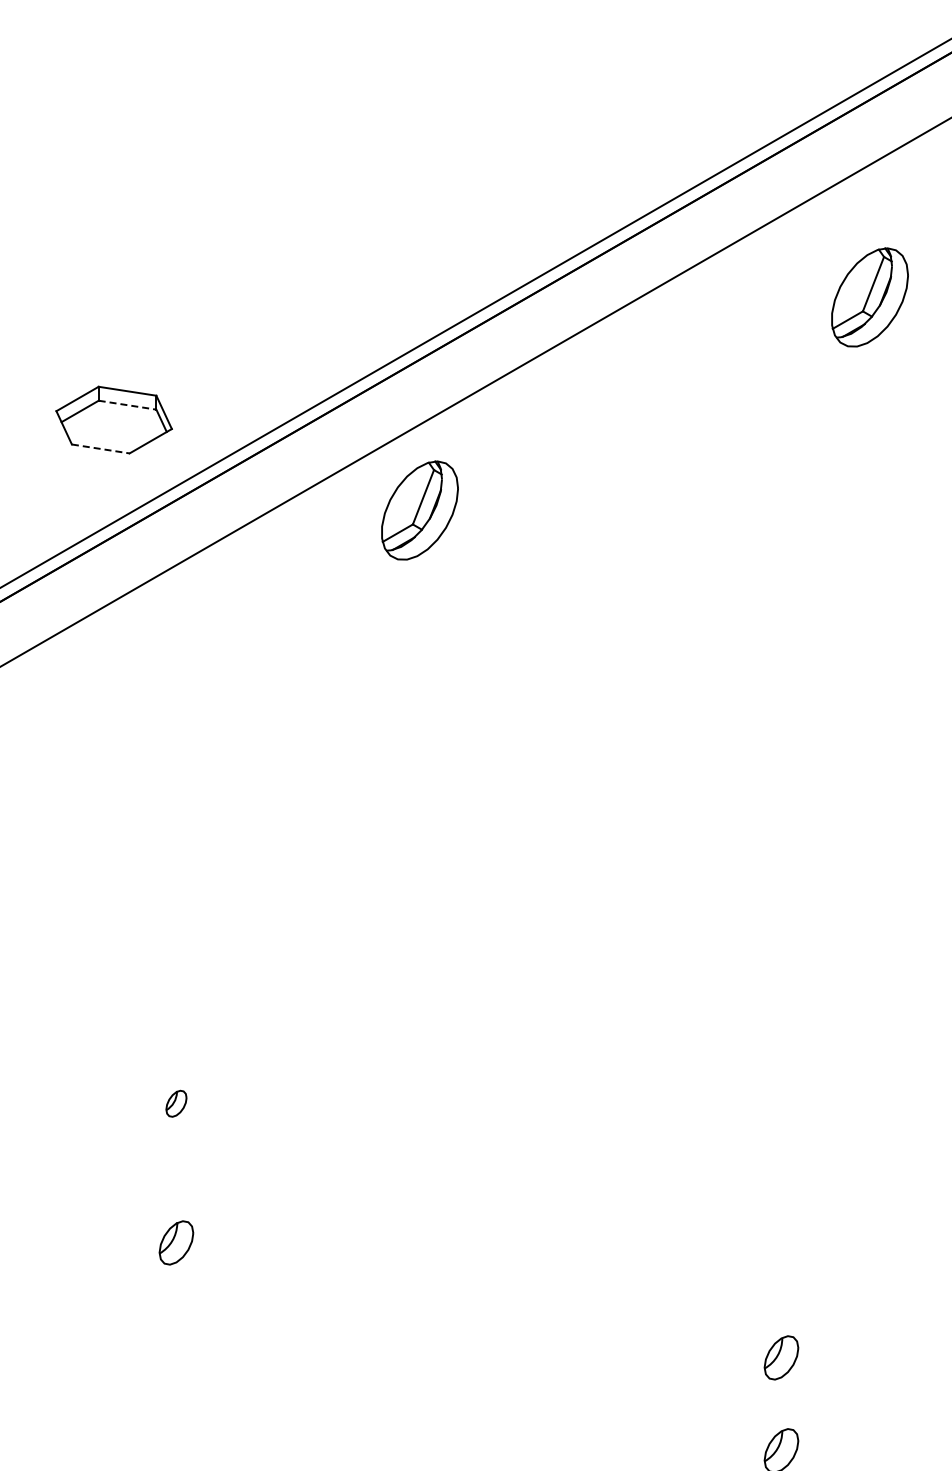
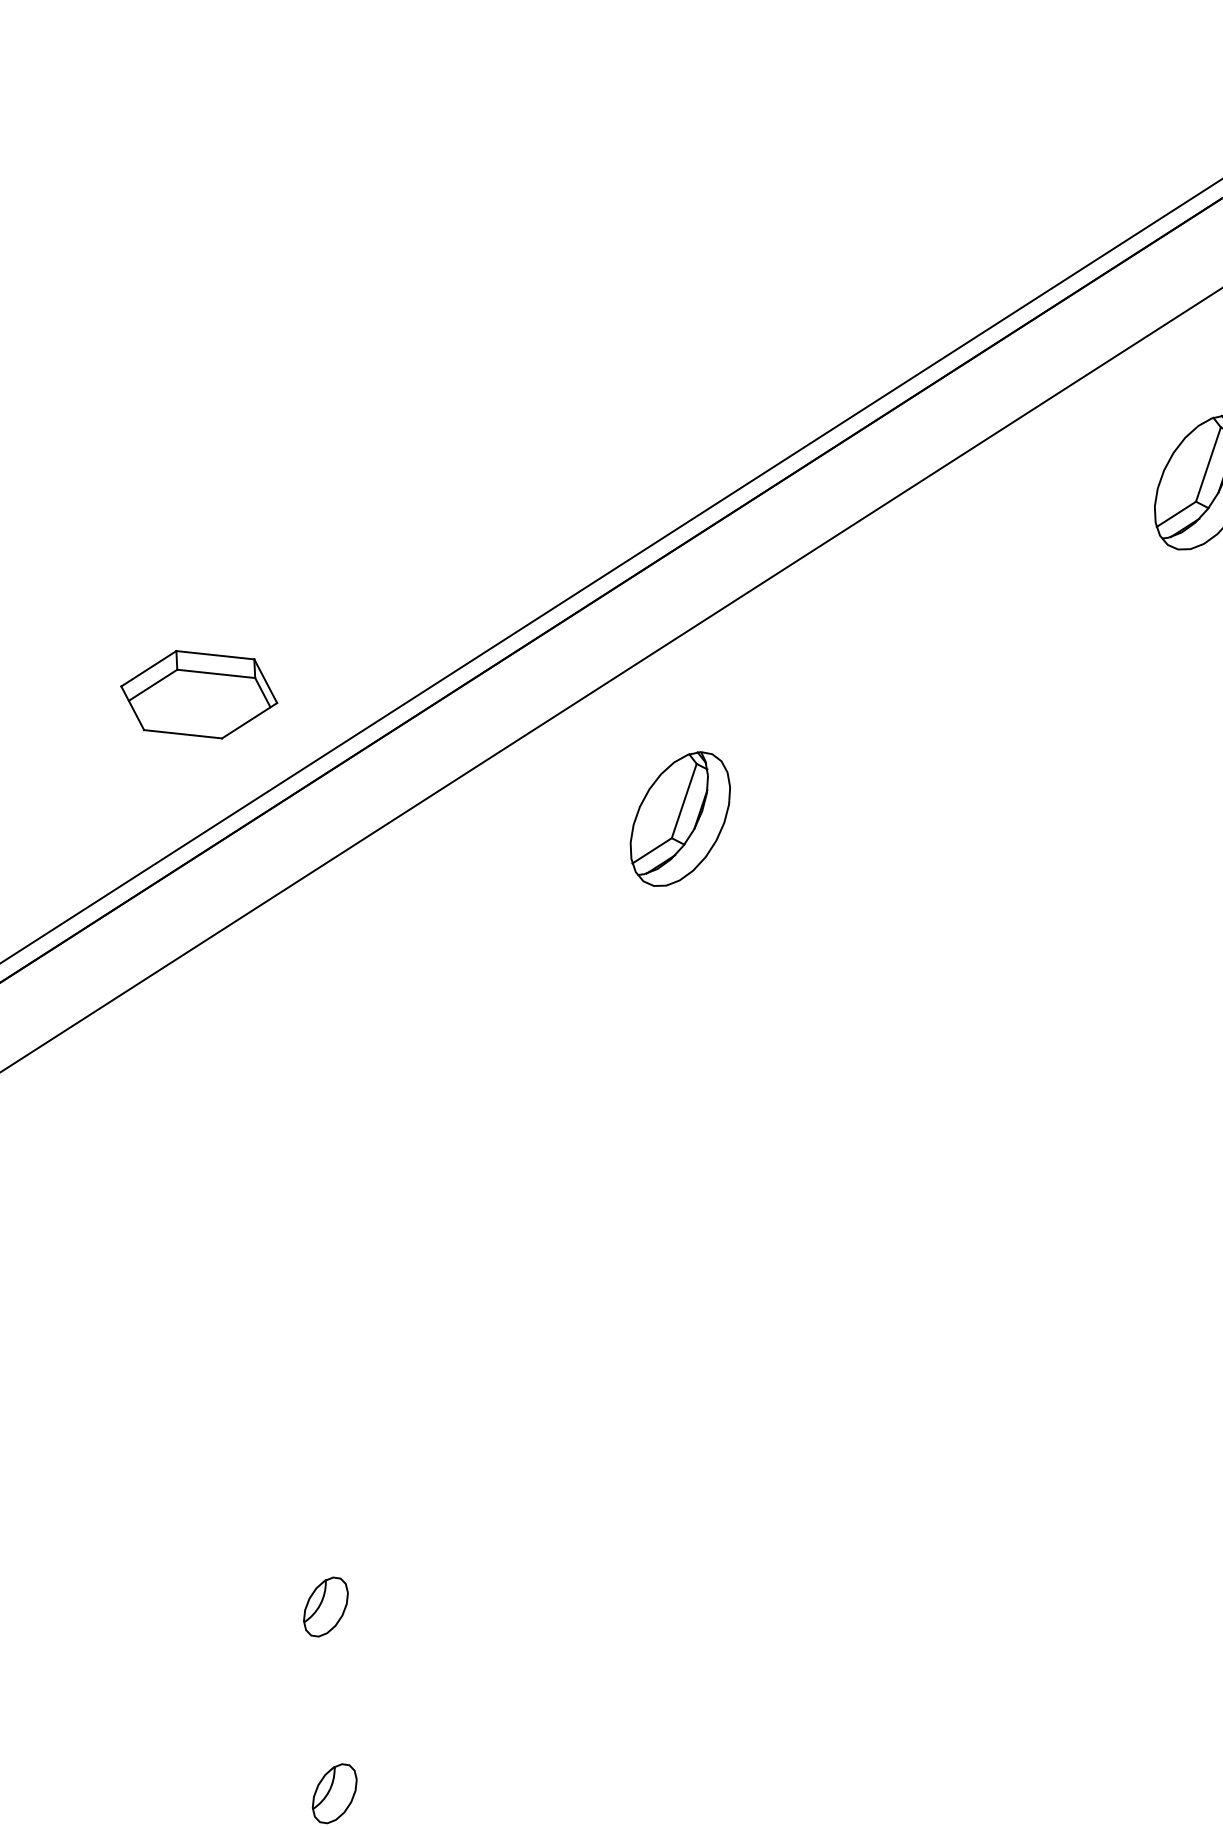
line: (128, 405) -> (217, 674), dashed -> solid
line: (101, 449) -> (184, 734), dashed -> solid
part: (419, 510) -> (679, 819), moved
part: (176, 1103) -> (325, 1606), size x1.67

